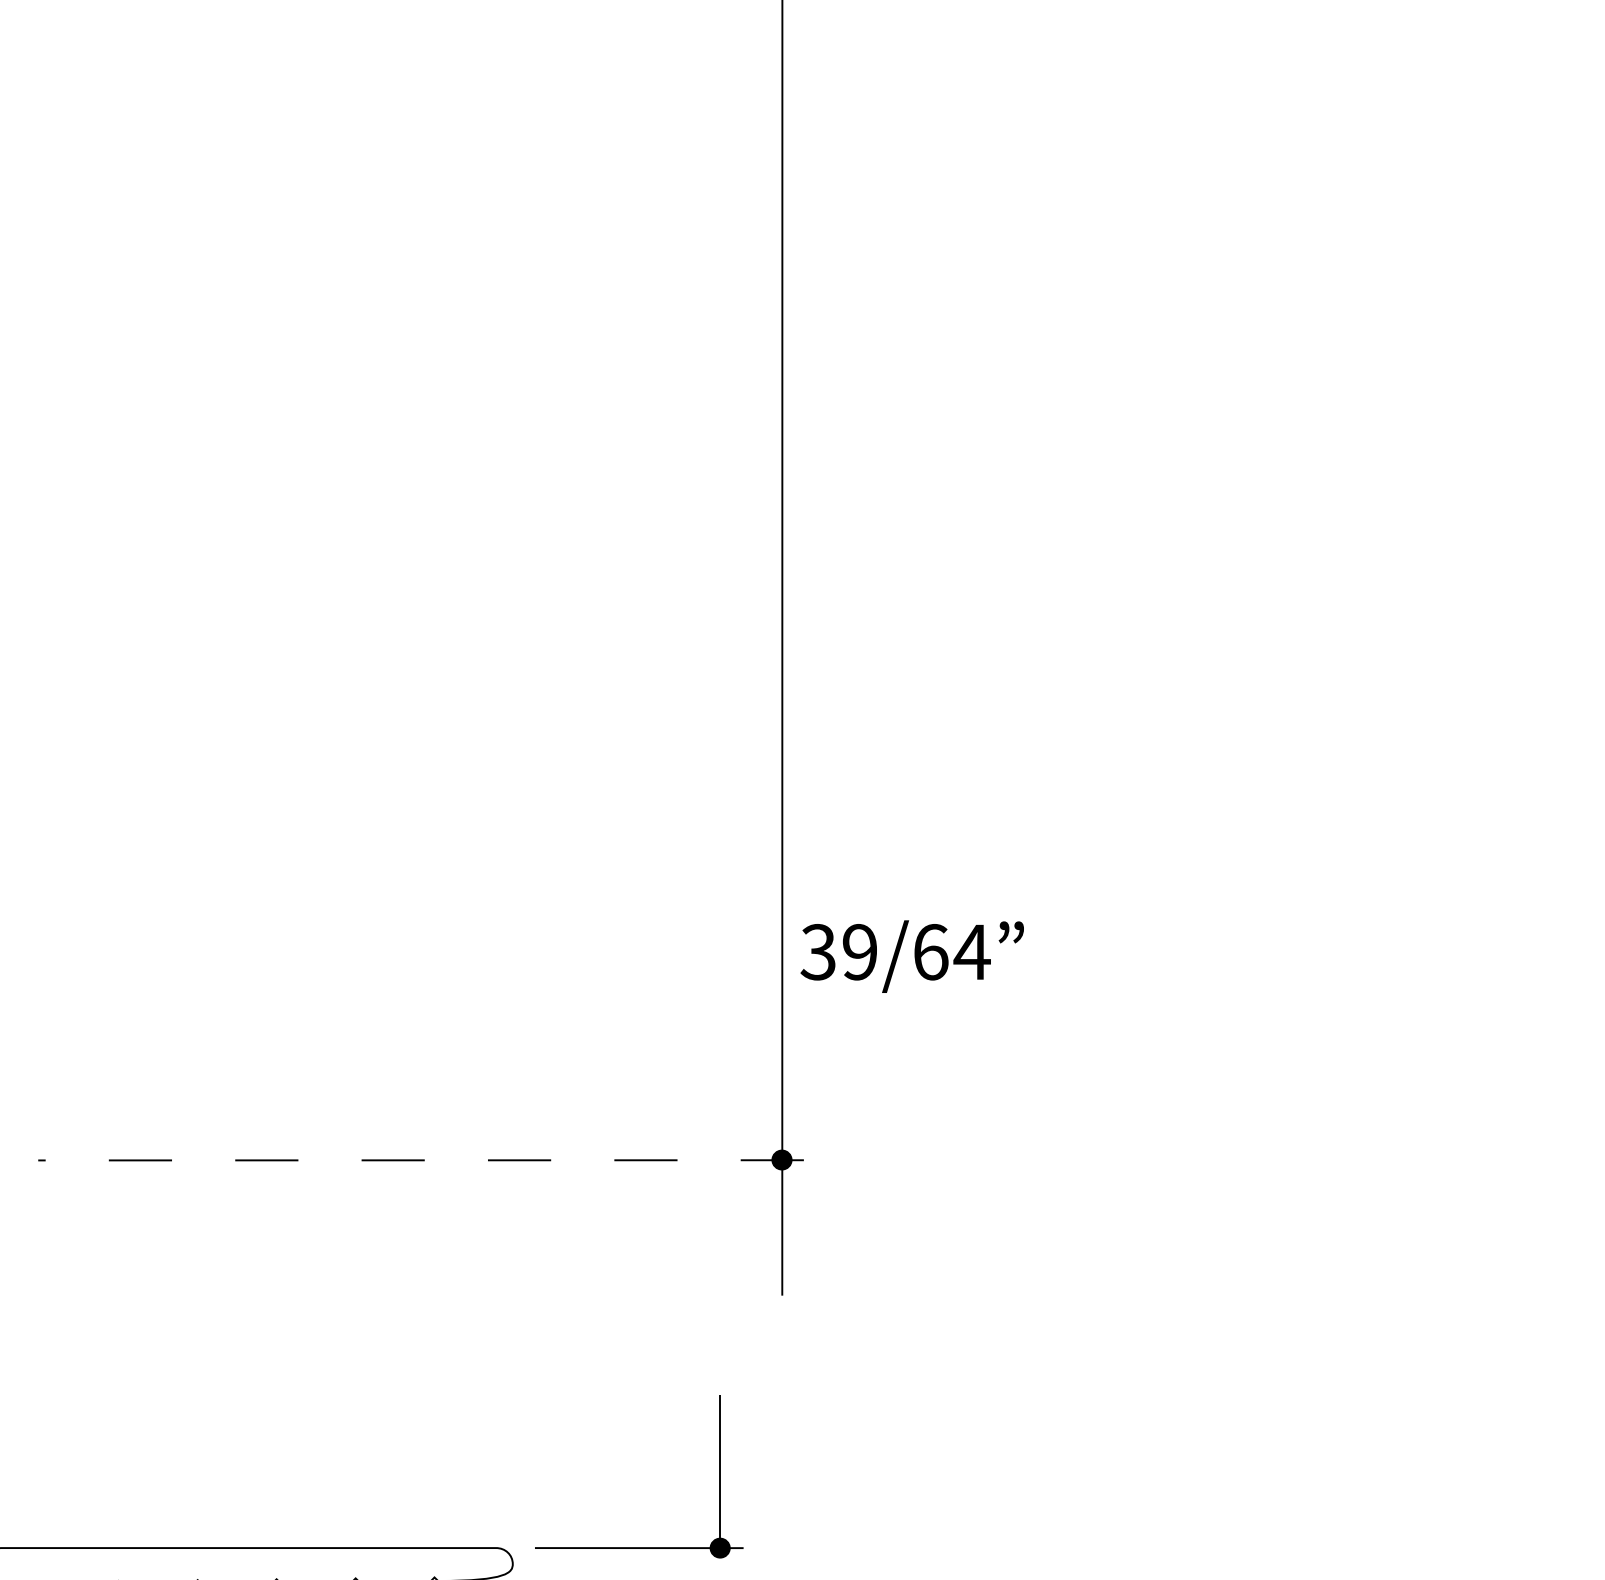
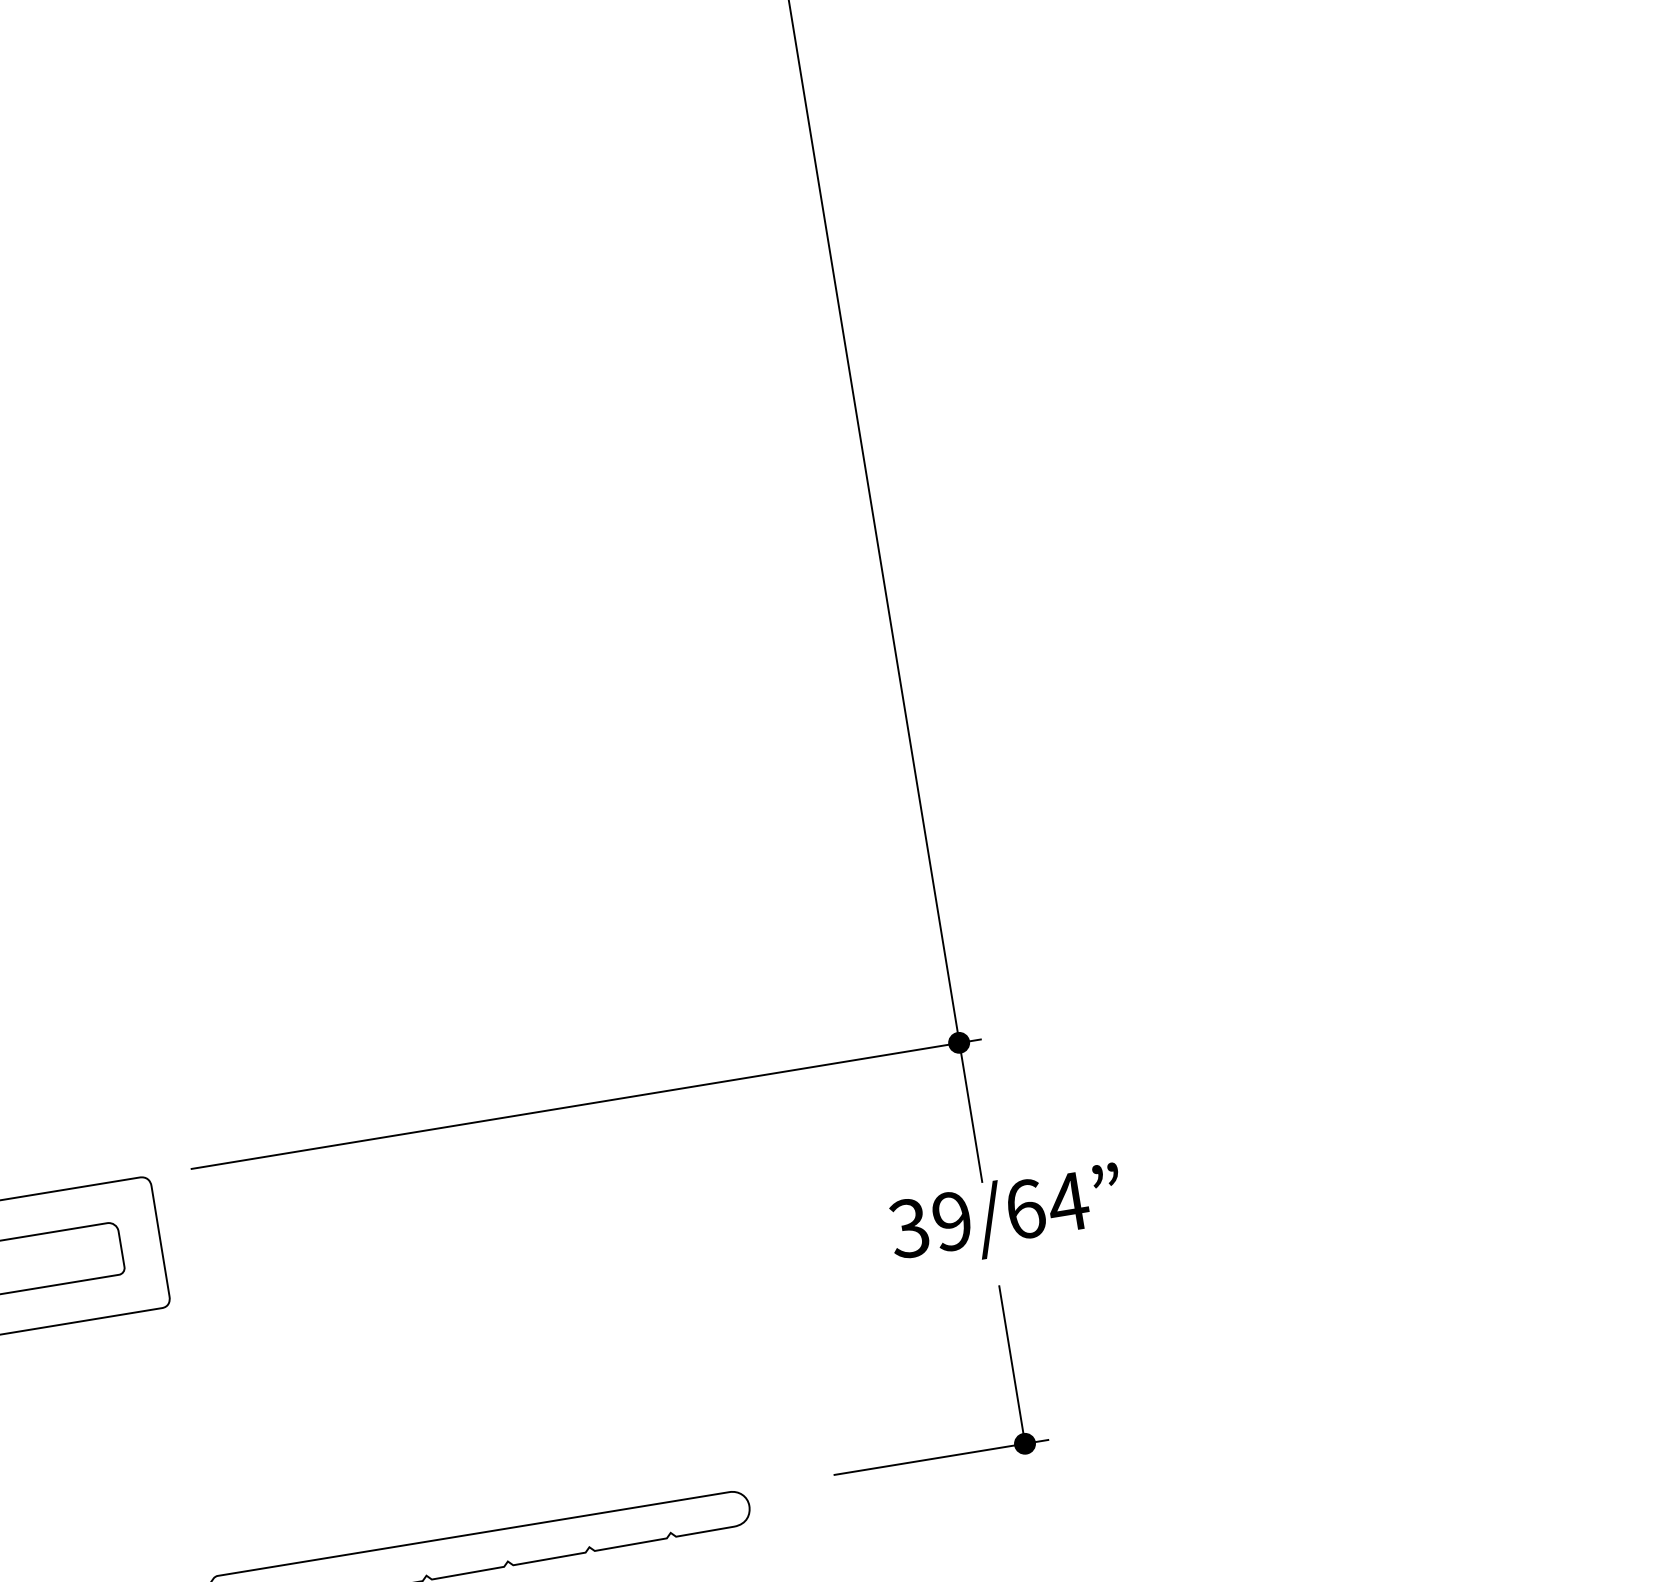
text: (911, 956) -> (1006, 1217), moved
line: (421, 1160) -> (586, 1104), dashed -> solid
part: (639, 1547) -> (941, 1456), moved

